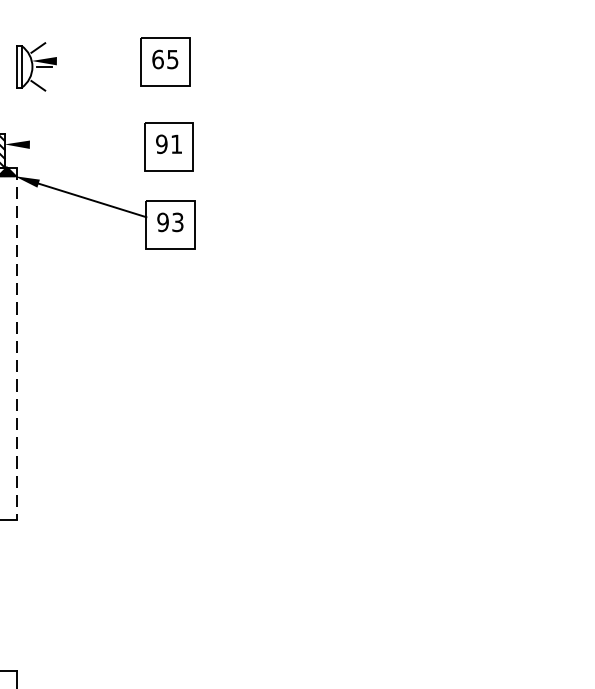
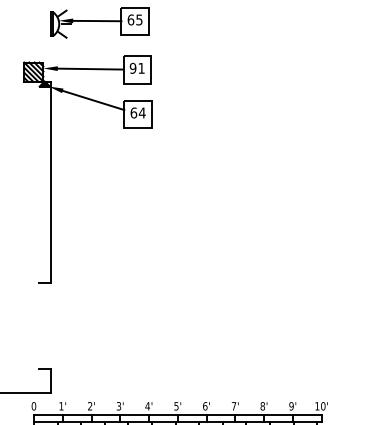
line: (99, 60) -> (97, 20), added
line: (87, 144) -> (90, 68), added
text: (169, 221) -> (137, 112), 93 -> 64
line: (17, 344) -> (50, 182), dashed -> solid

